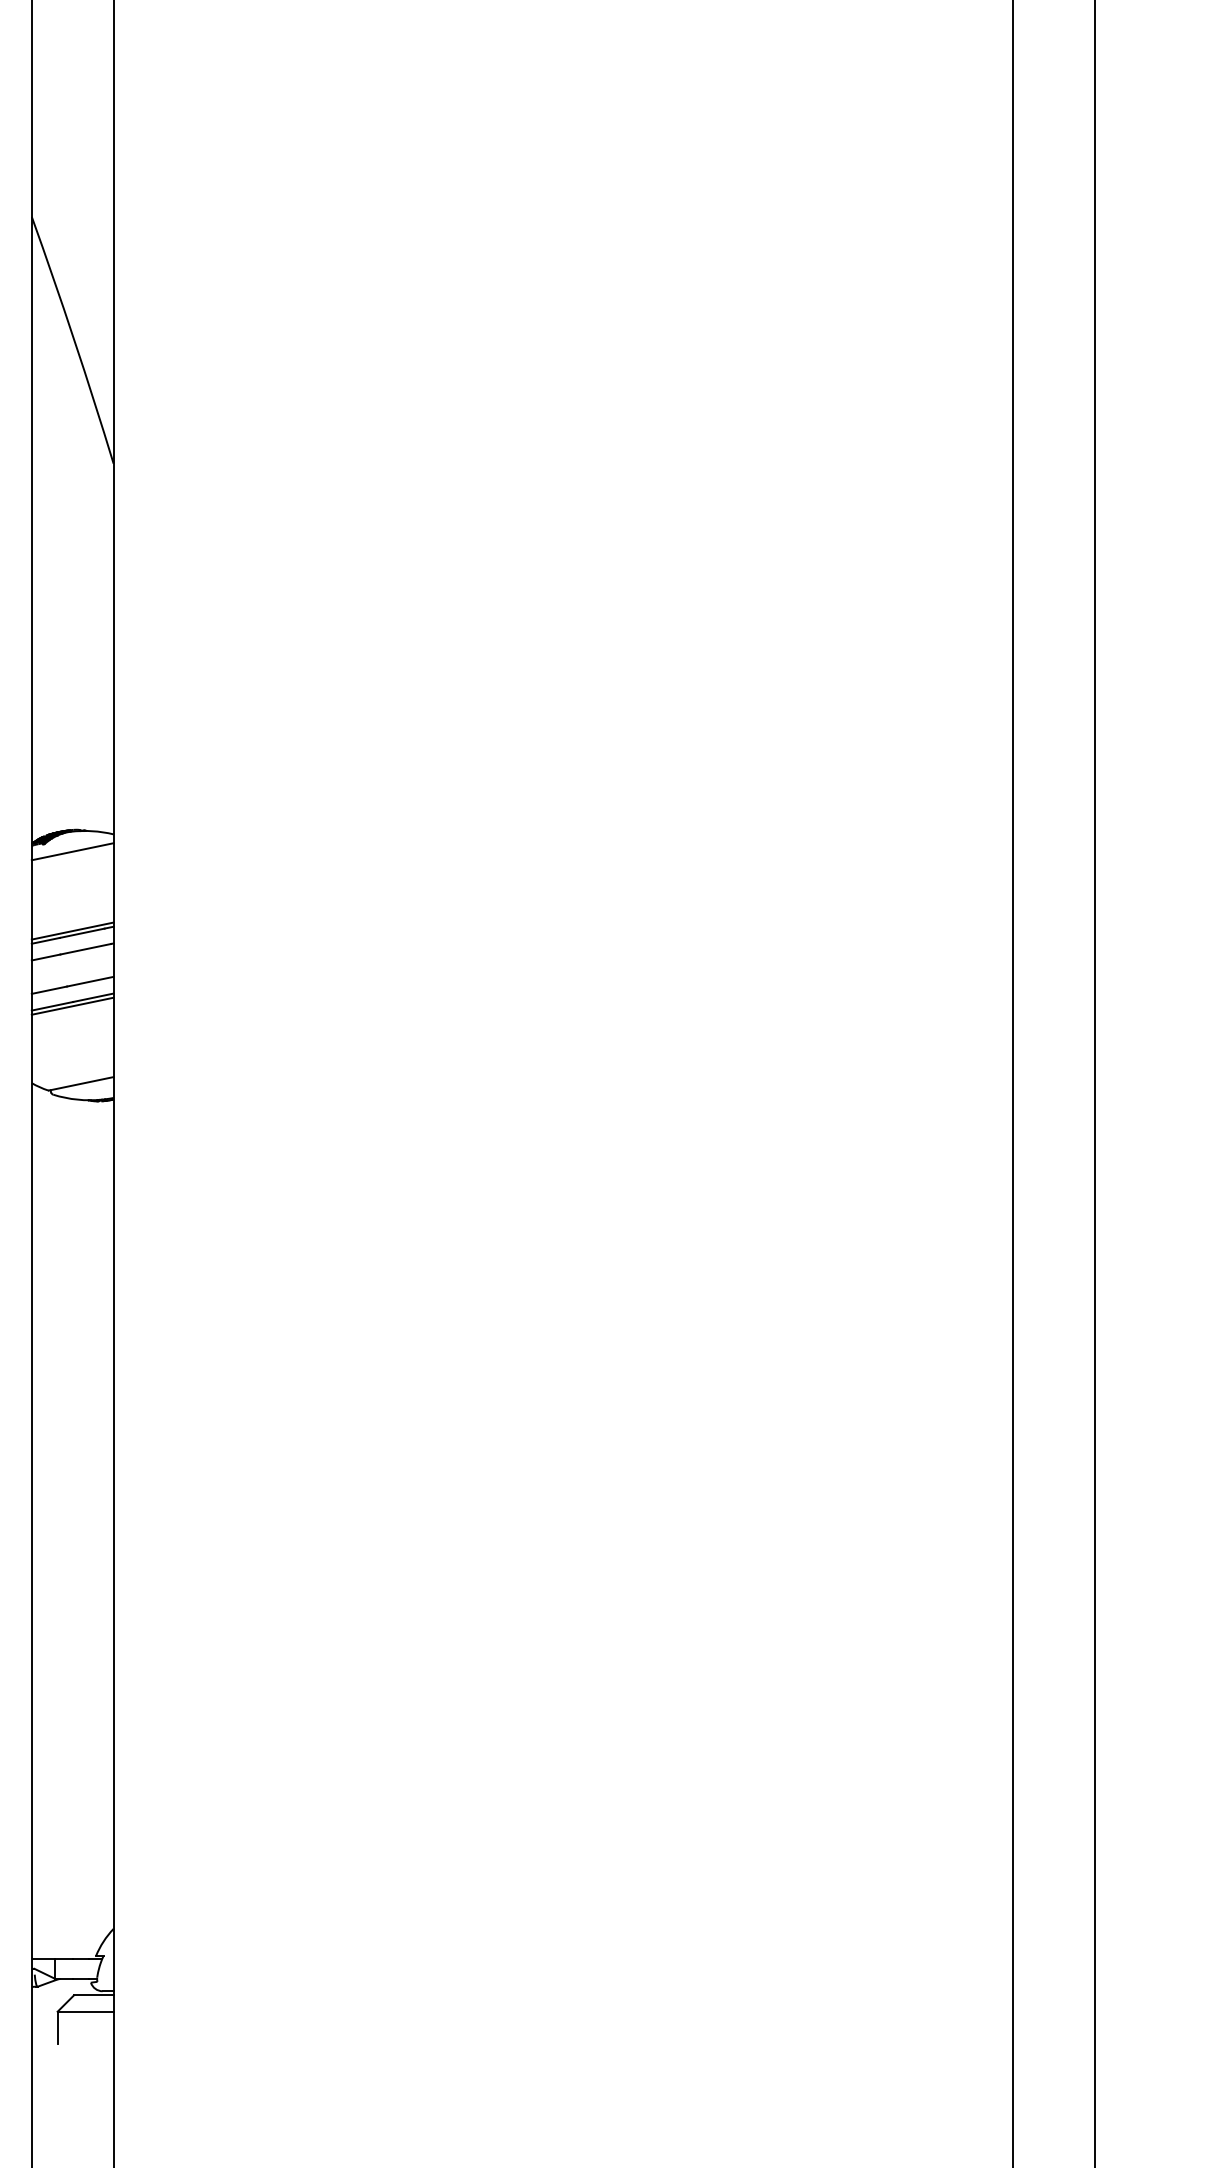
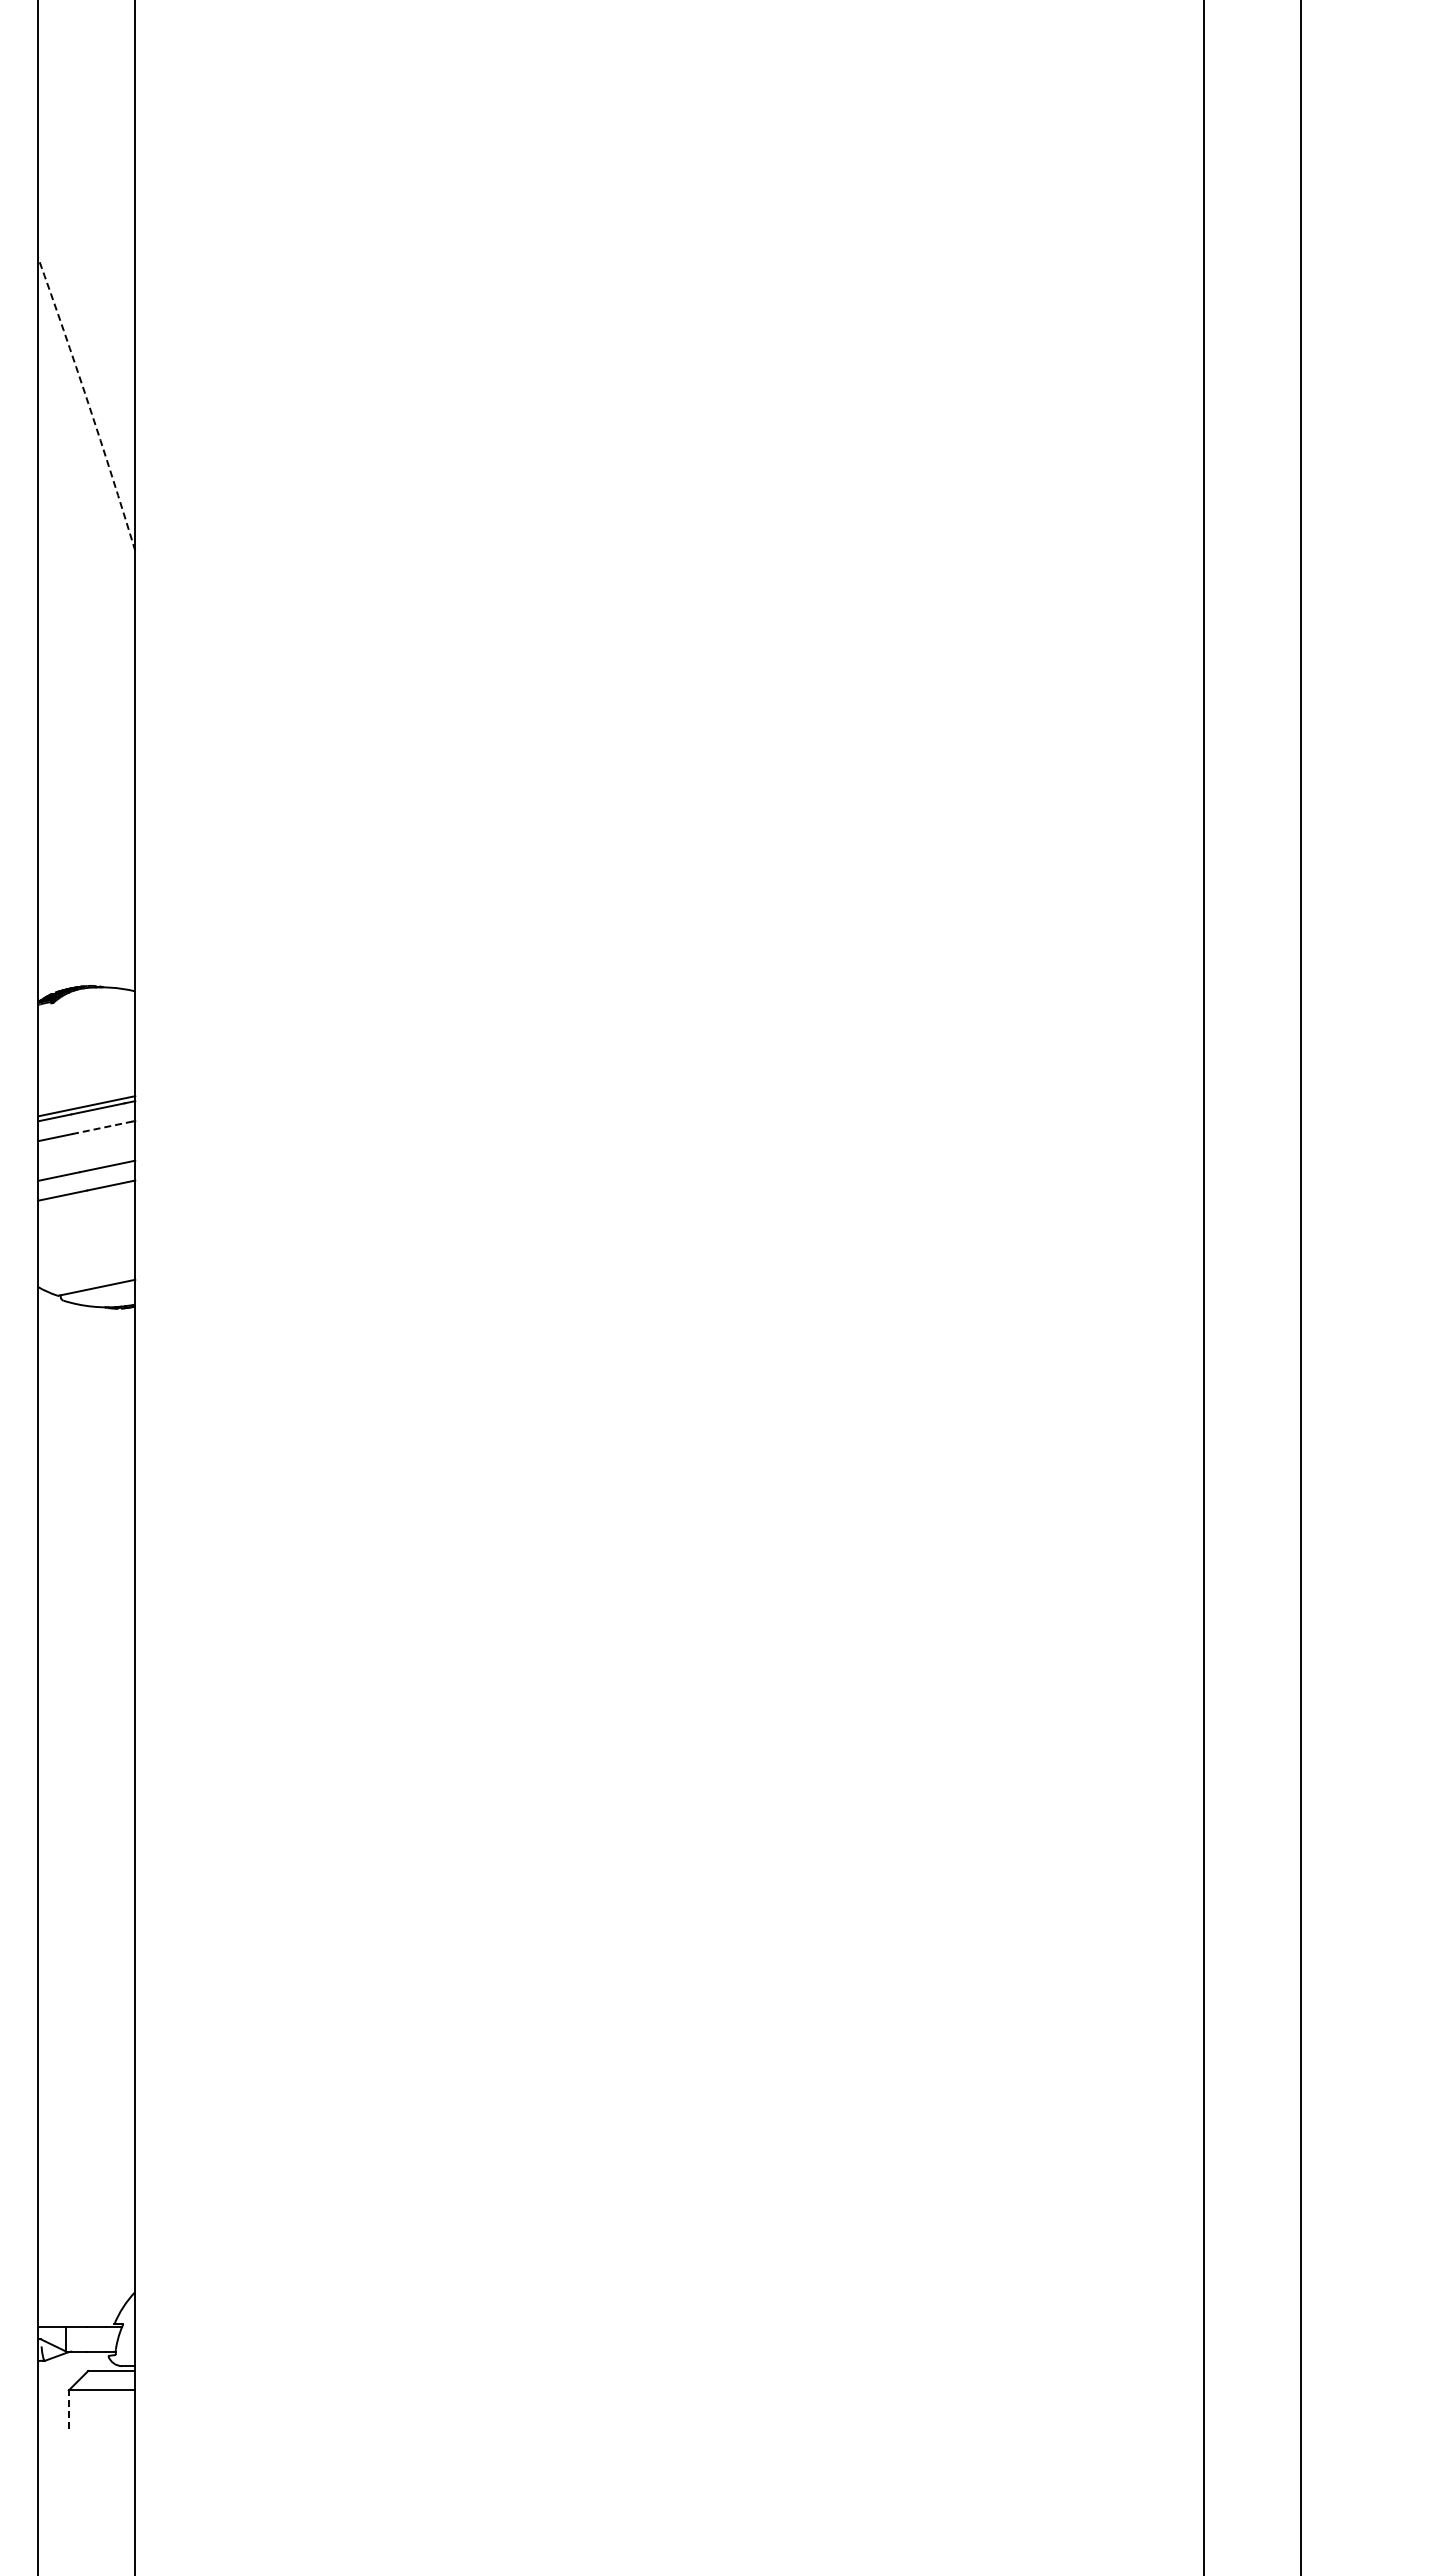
arc: (74, 339) -> (88, 403), solid -> dashed
line: (72, 851) -> (86, 1011), removed
line: (86, 948) -> (102, 1127), solid -> dashed
line: (72, 1006) -> (86, 1195), removed
line: (57, 2027) -> (68, 2409), solid -> dashed

